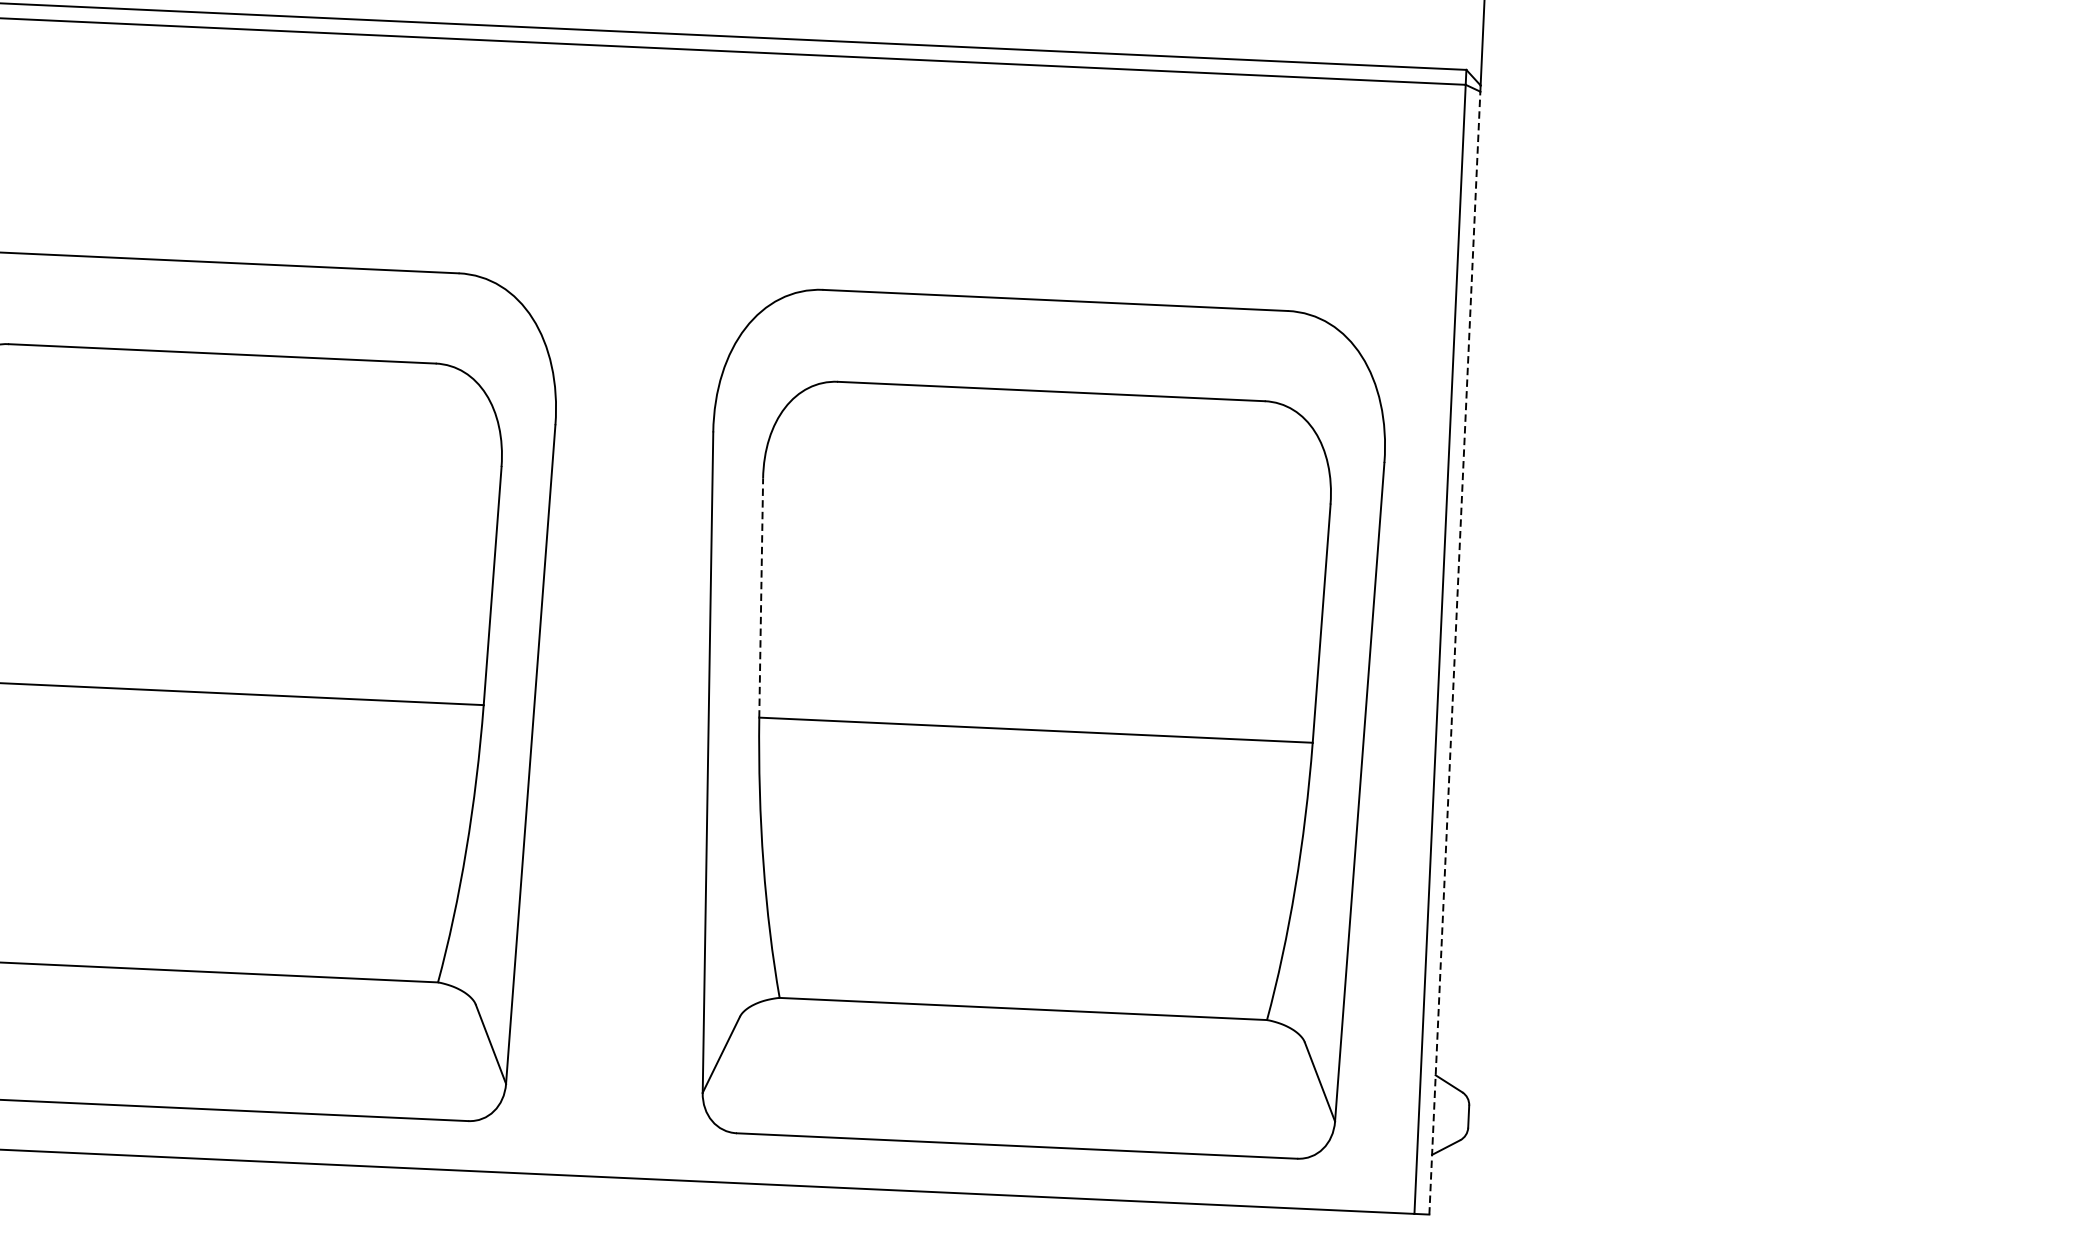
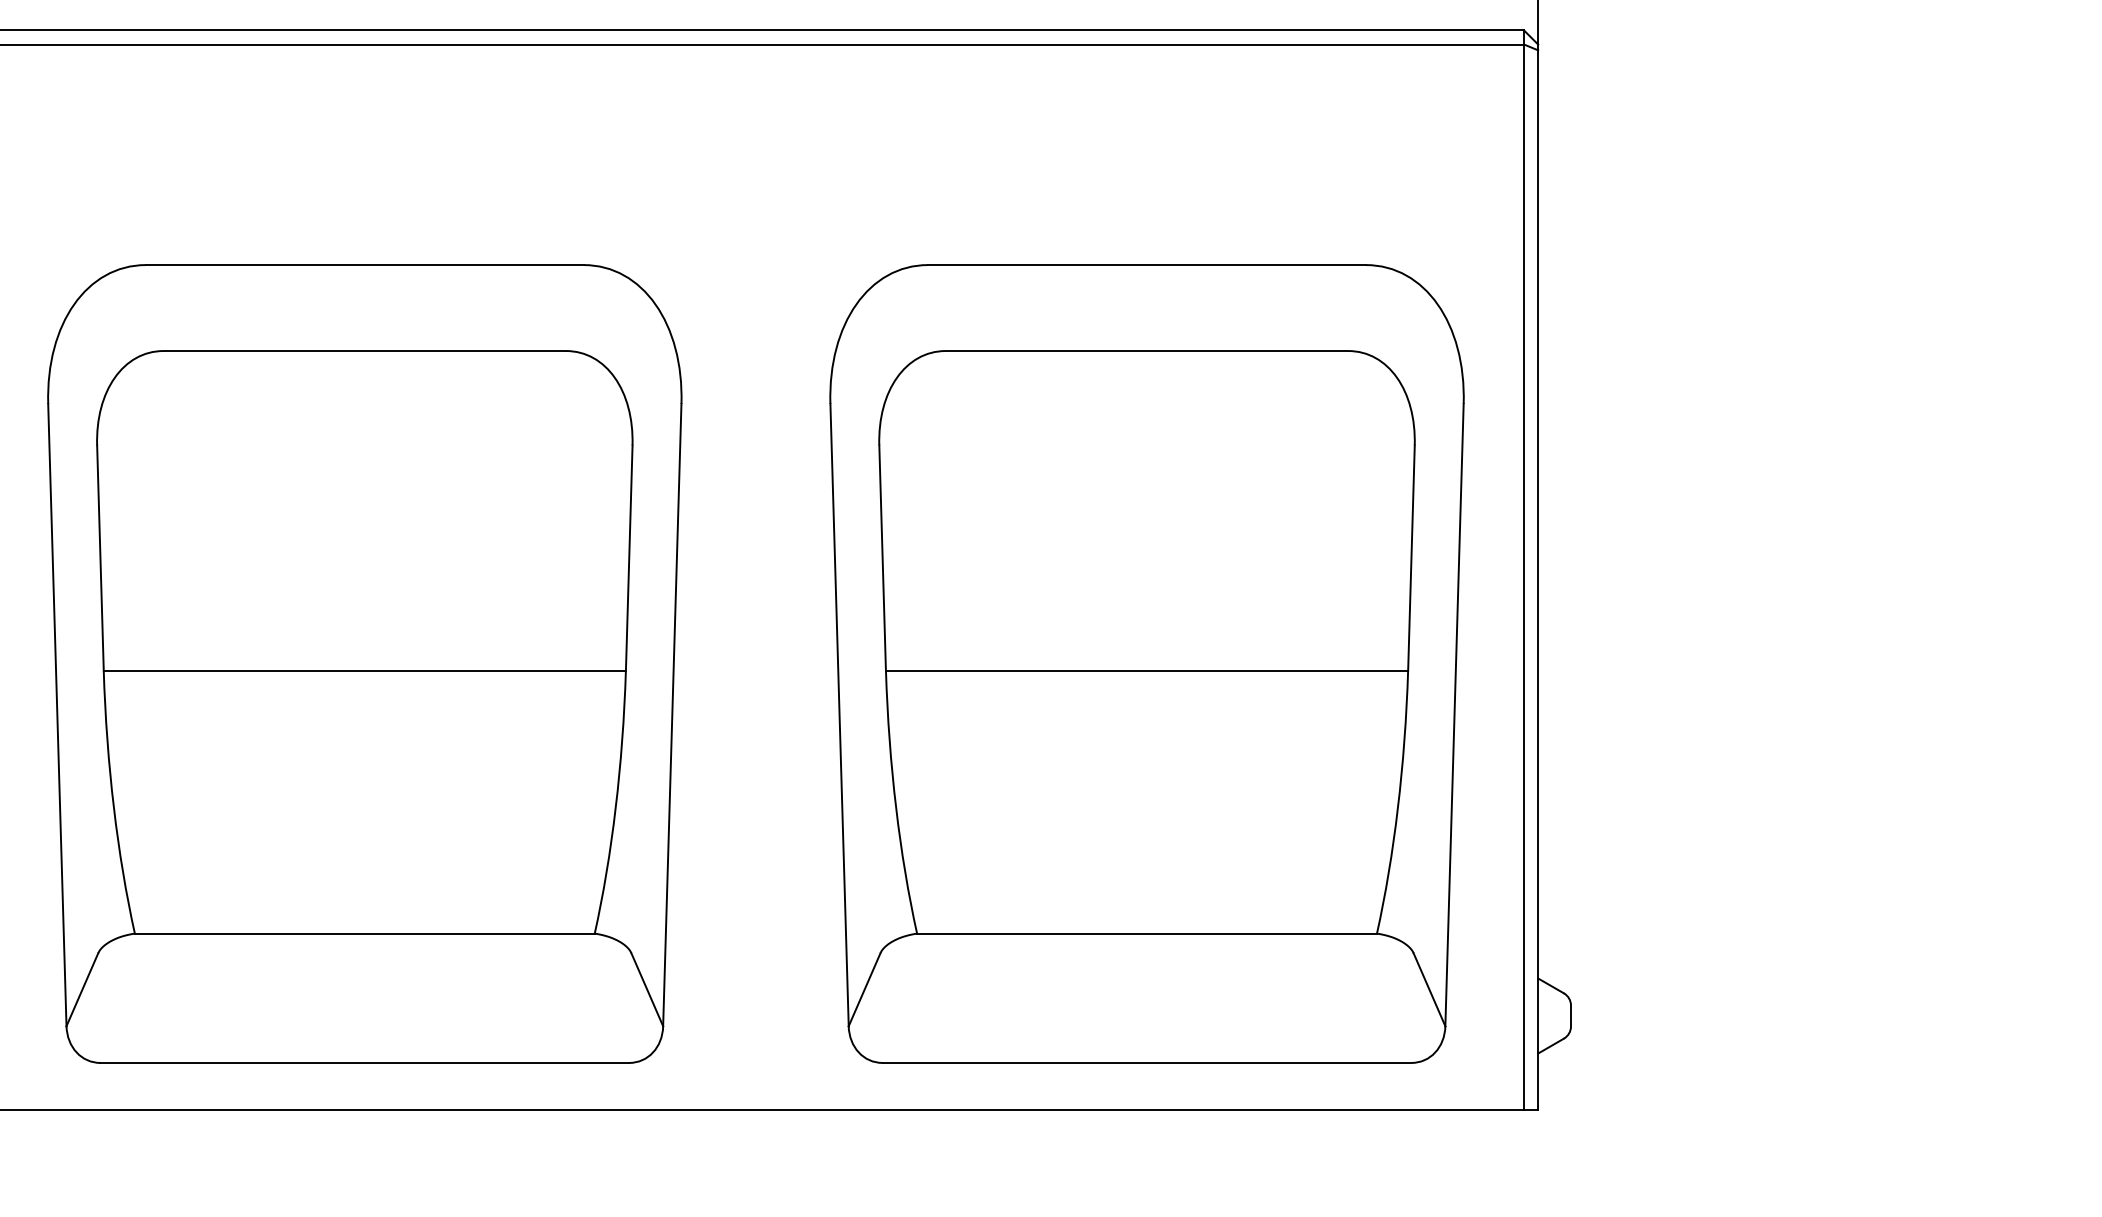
line: (761, 598) -> (882, 558), dashed -> solid
line: (1455, 653) -> (1538, 580), dashed -> solid

